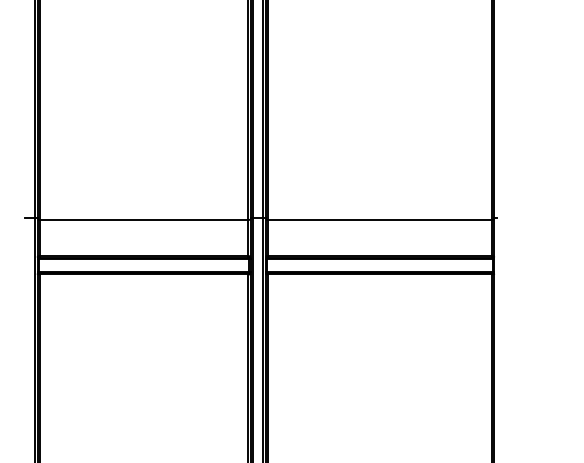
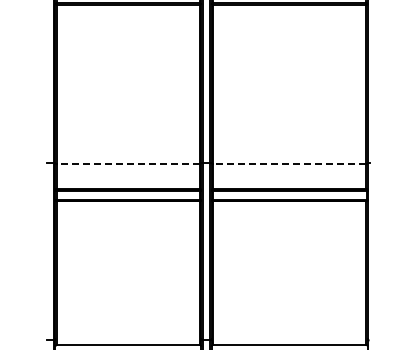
line: (142, 220) -> (127, 164), solid -> dashed
line: (379, 220) -> (289, 164), solid -> dashed

